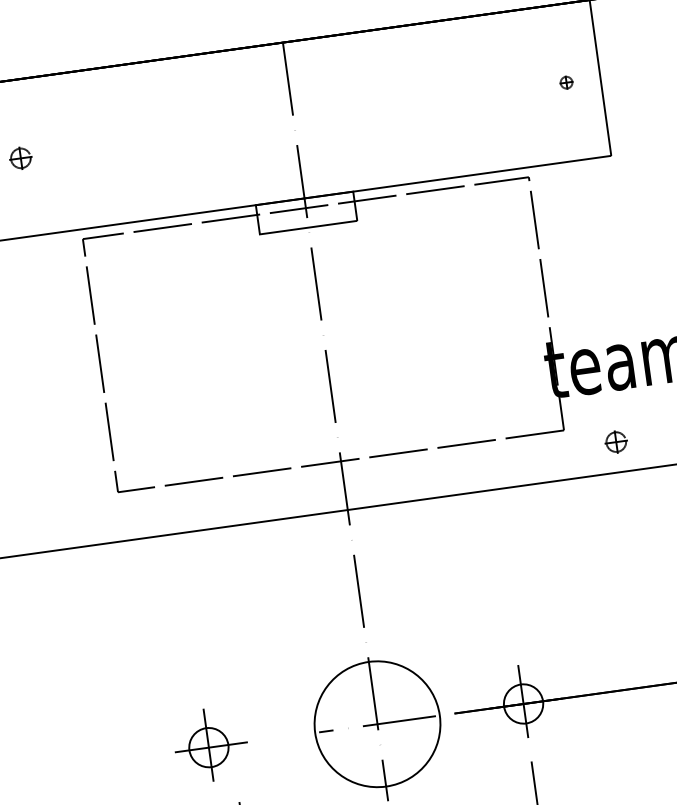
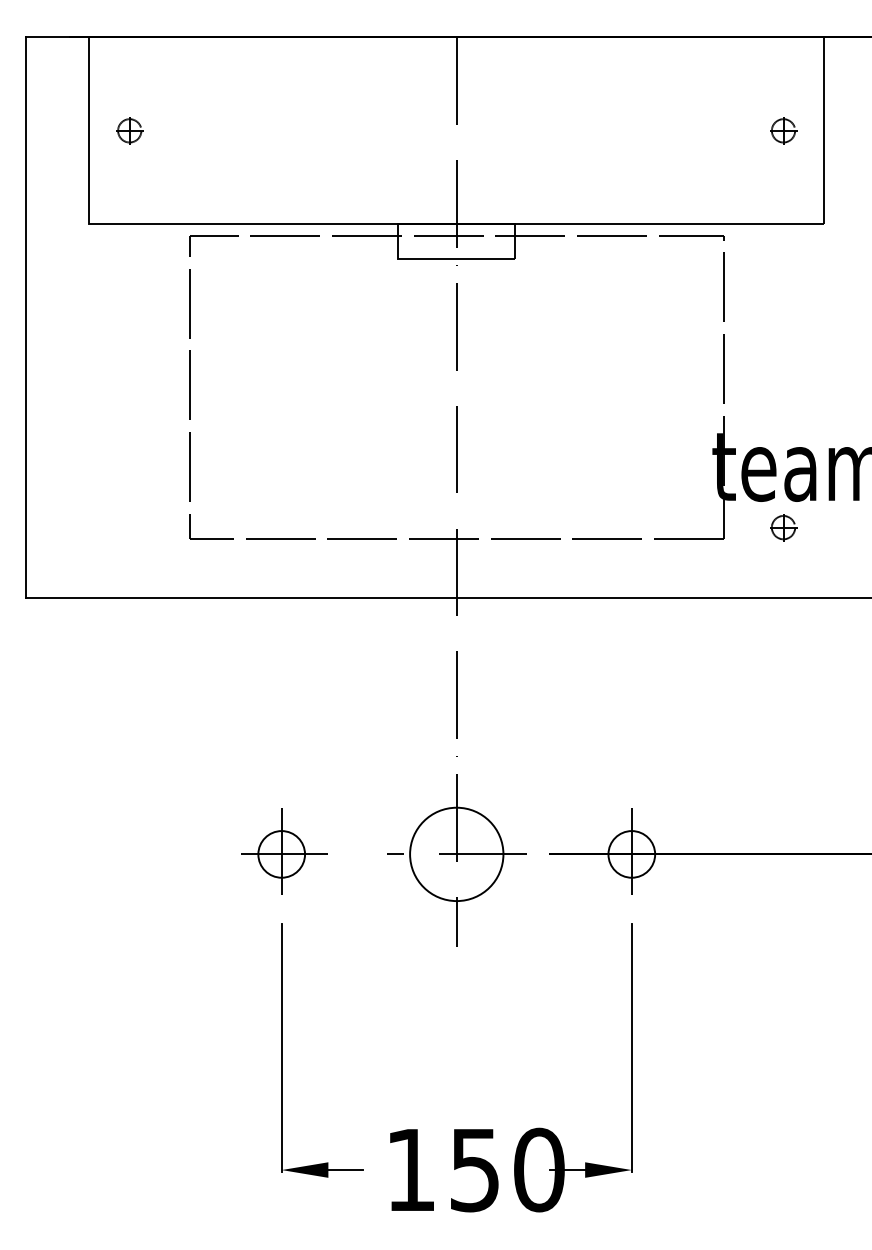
part: (566, 82) -> (783, 130), size x1.67
part: (616, 442) -> (783, 527), moved
circle: (377, 724) -> (456, 854), size x0.62
part: (210, 744) -> (284, 851), moved

